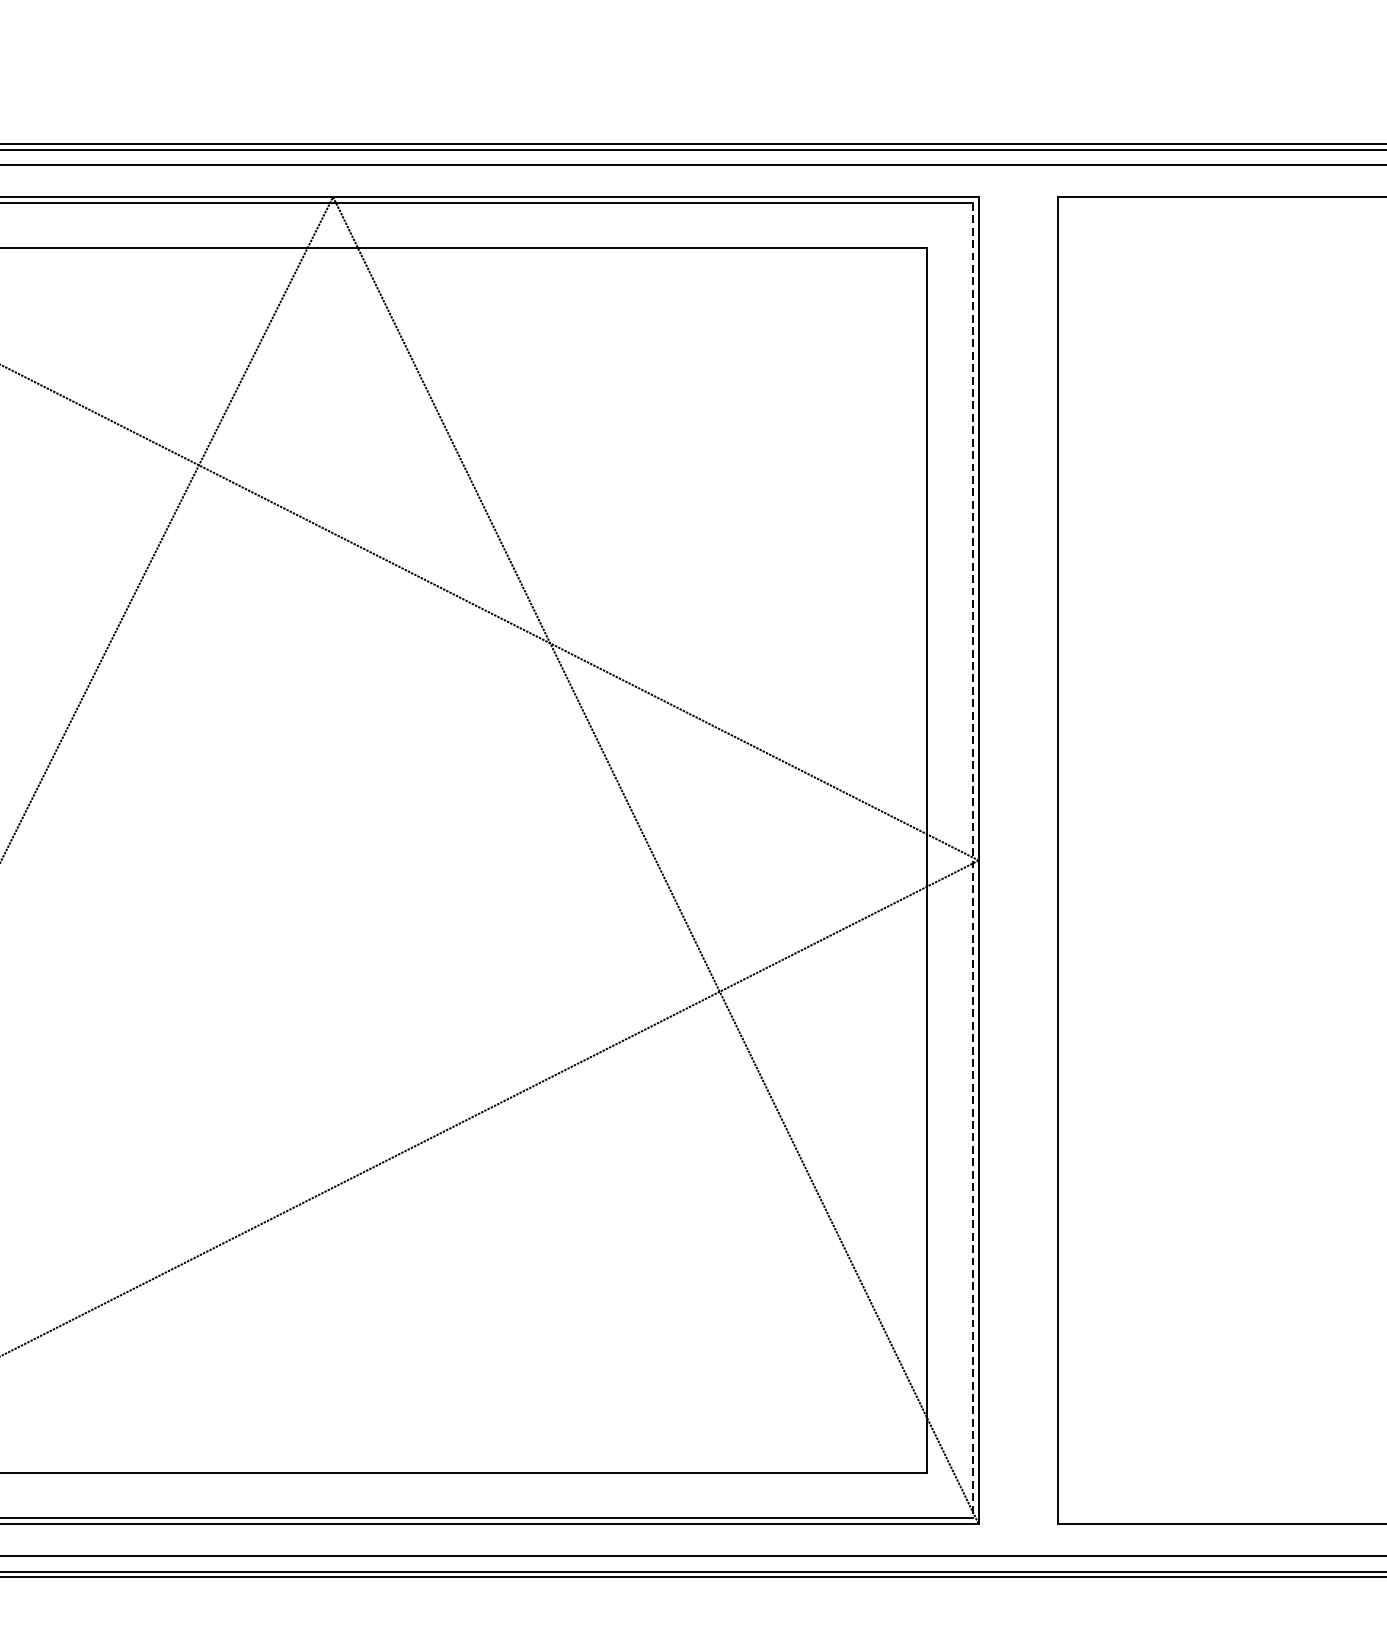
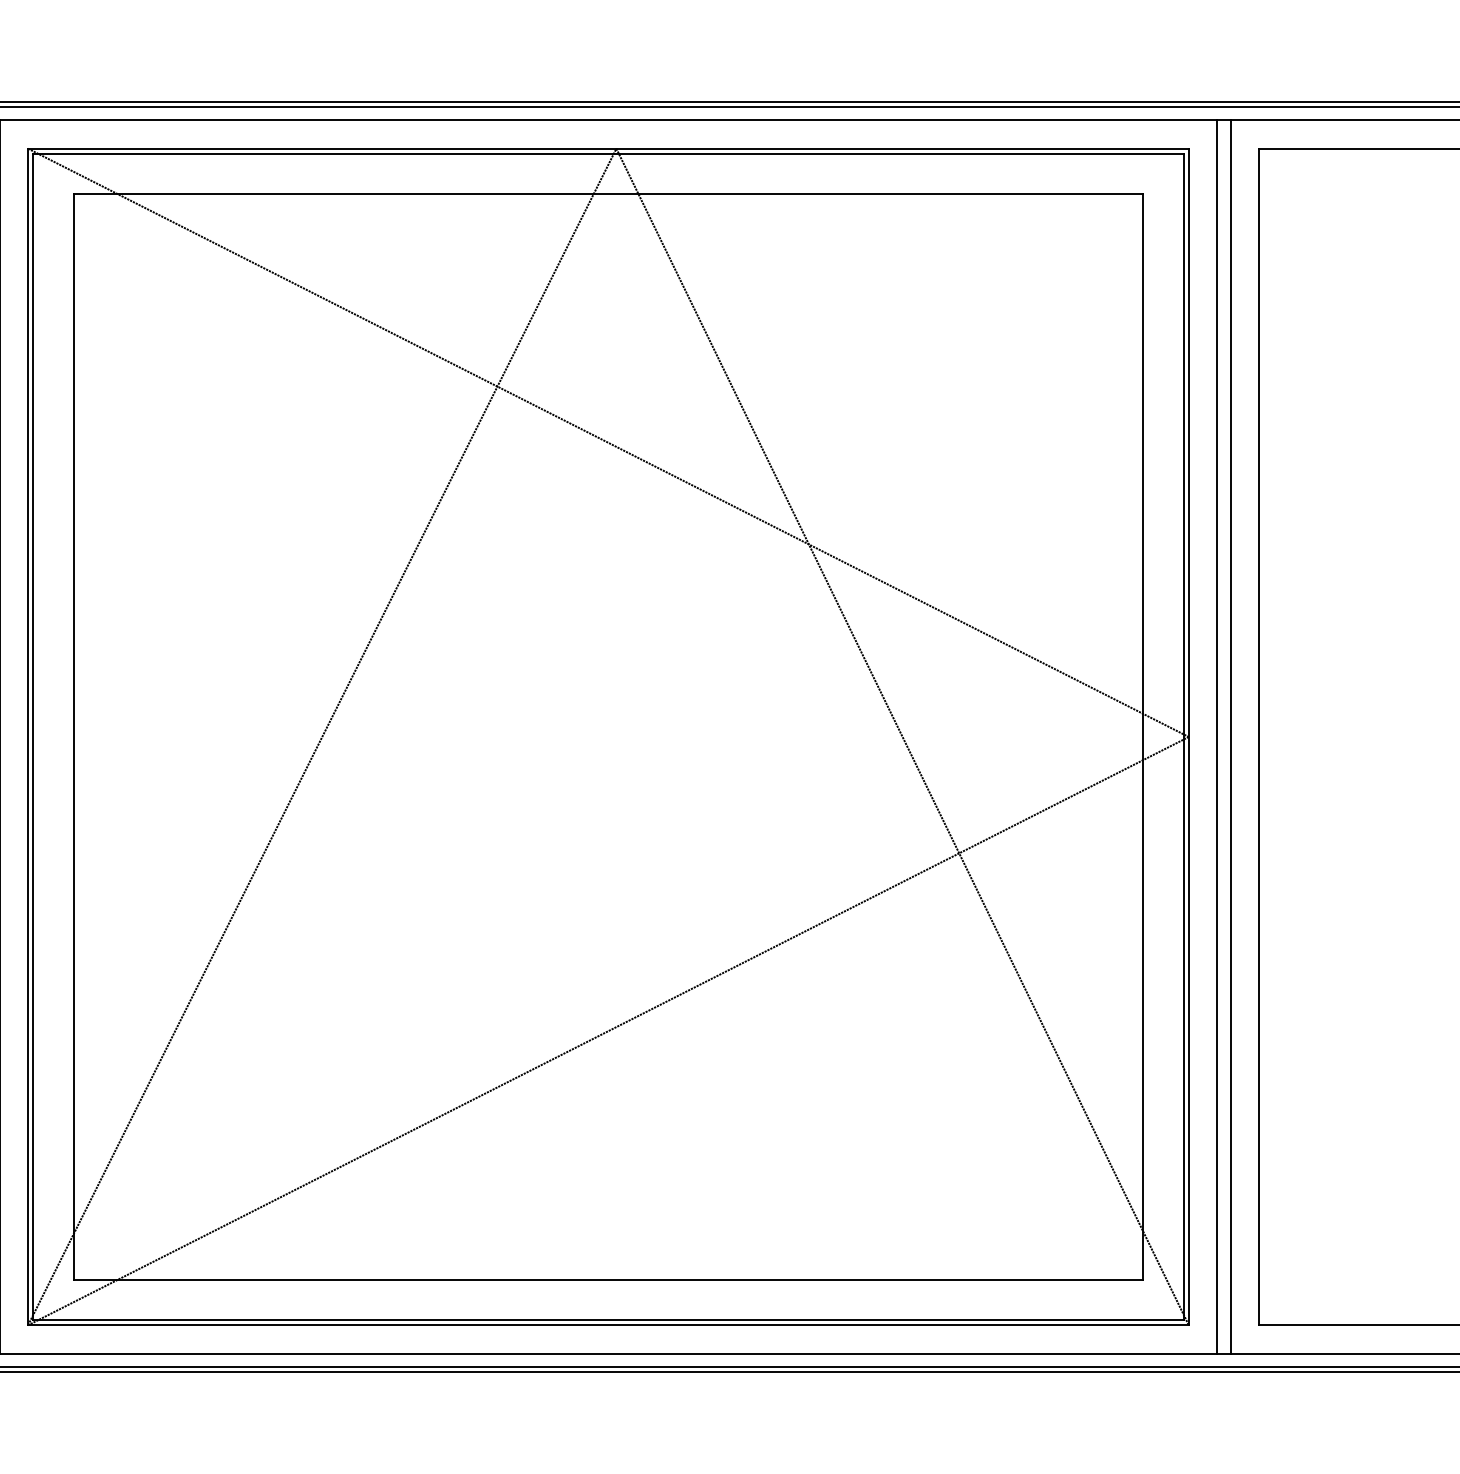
line: (1011, 859) -> (1217, 736), added
line: (1025, 859) -> (1230, 736), added
line: (972, 861) -> (1183, 737), dashed -> solid

